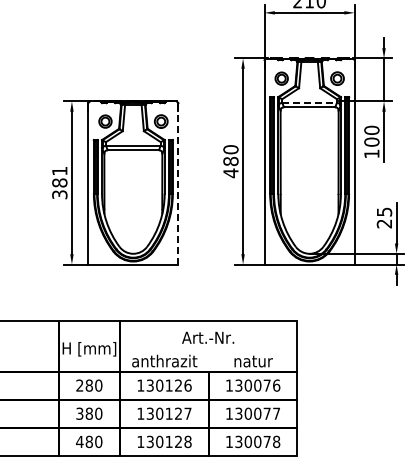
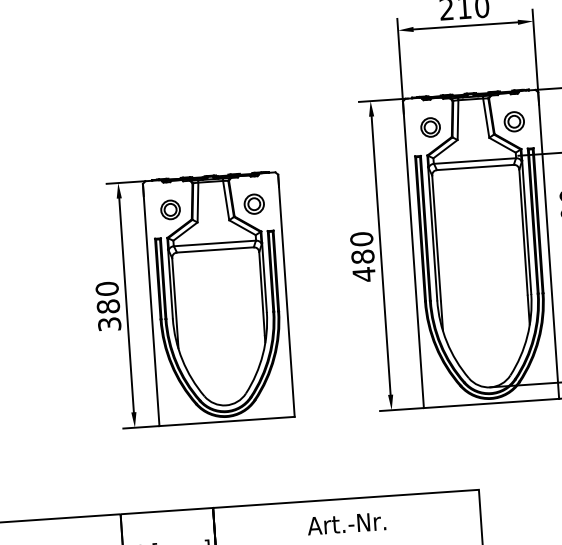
line: (310, 102) -> (476, 160), dashed -> solid
text: (59, 170) -> (106, 287), 381 -> 380
line: (178, 183) -> (286, 295), dashed -> solid

